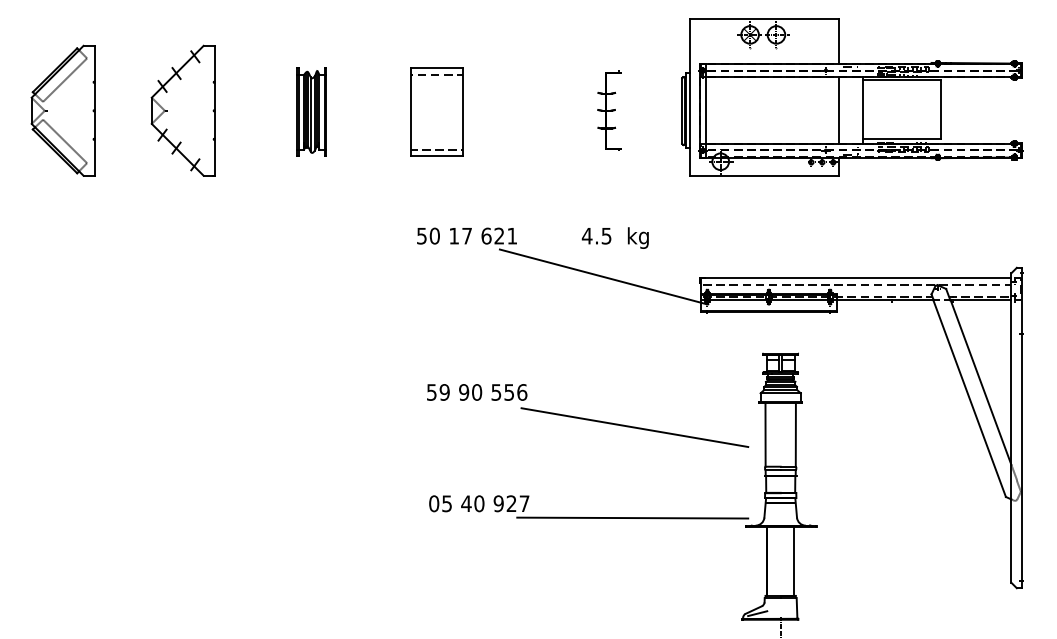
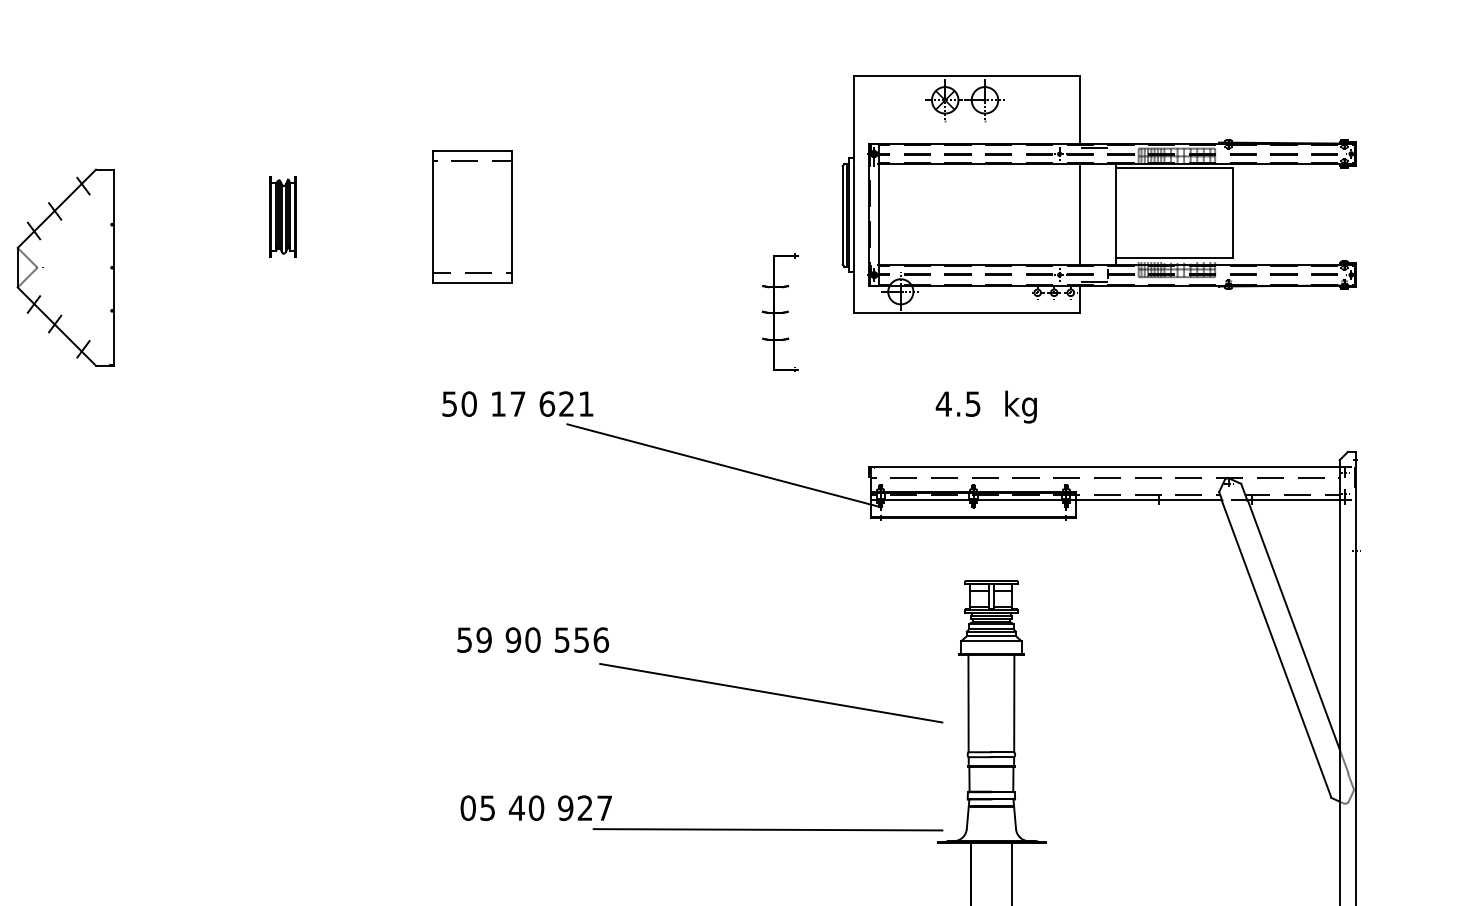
part: (182, 110) -> (64, 267), moved
part: (609, 110) -> (779, 312), moved
part: (311, 111) -> (283, 215), size x0.6
text: (614, 237) -> (985, 406), moved

